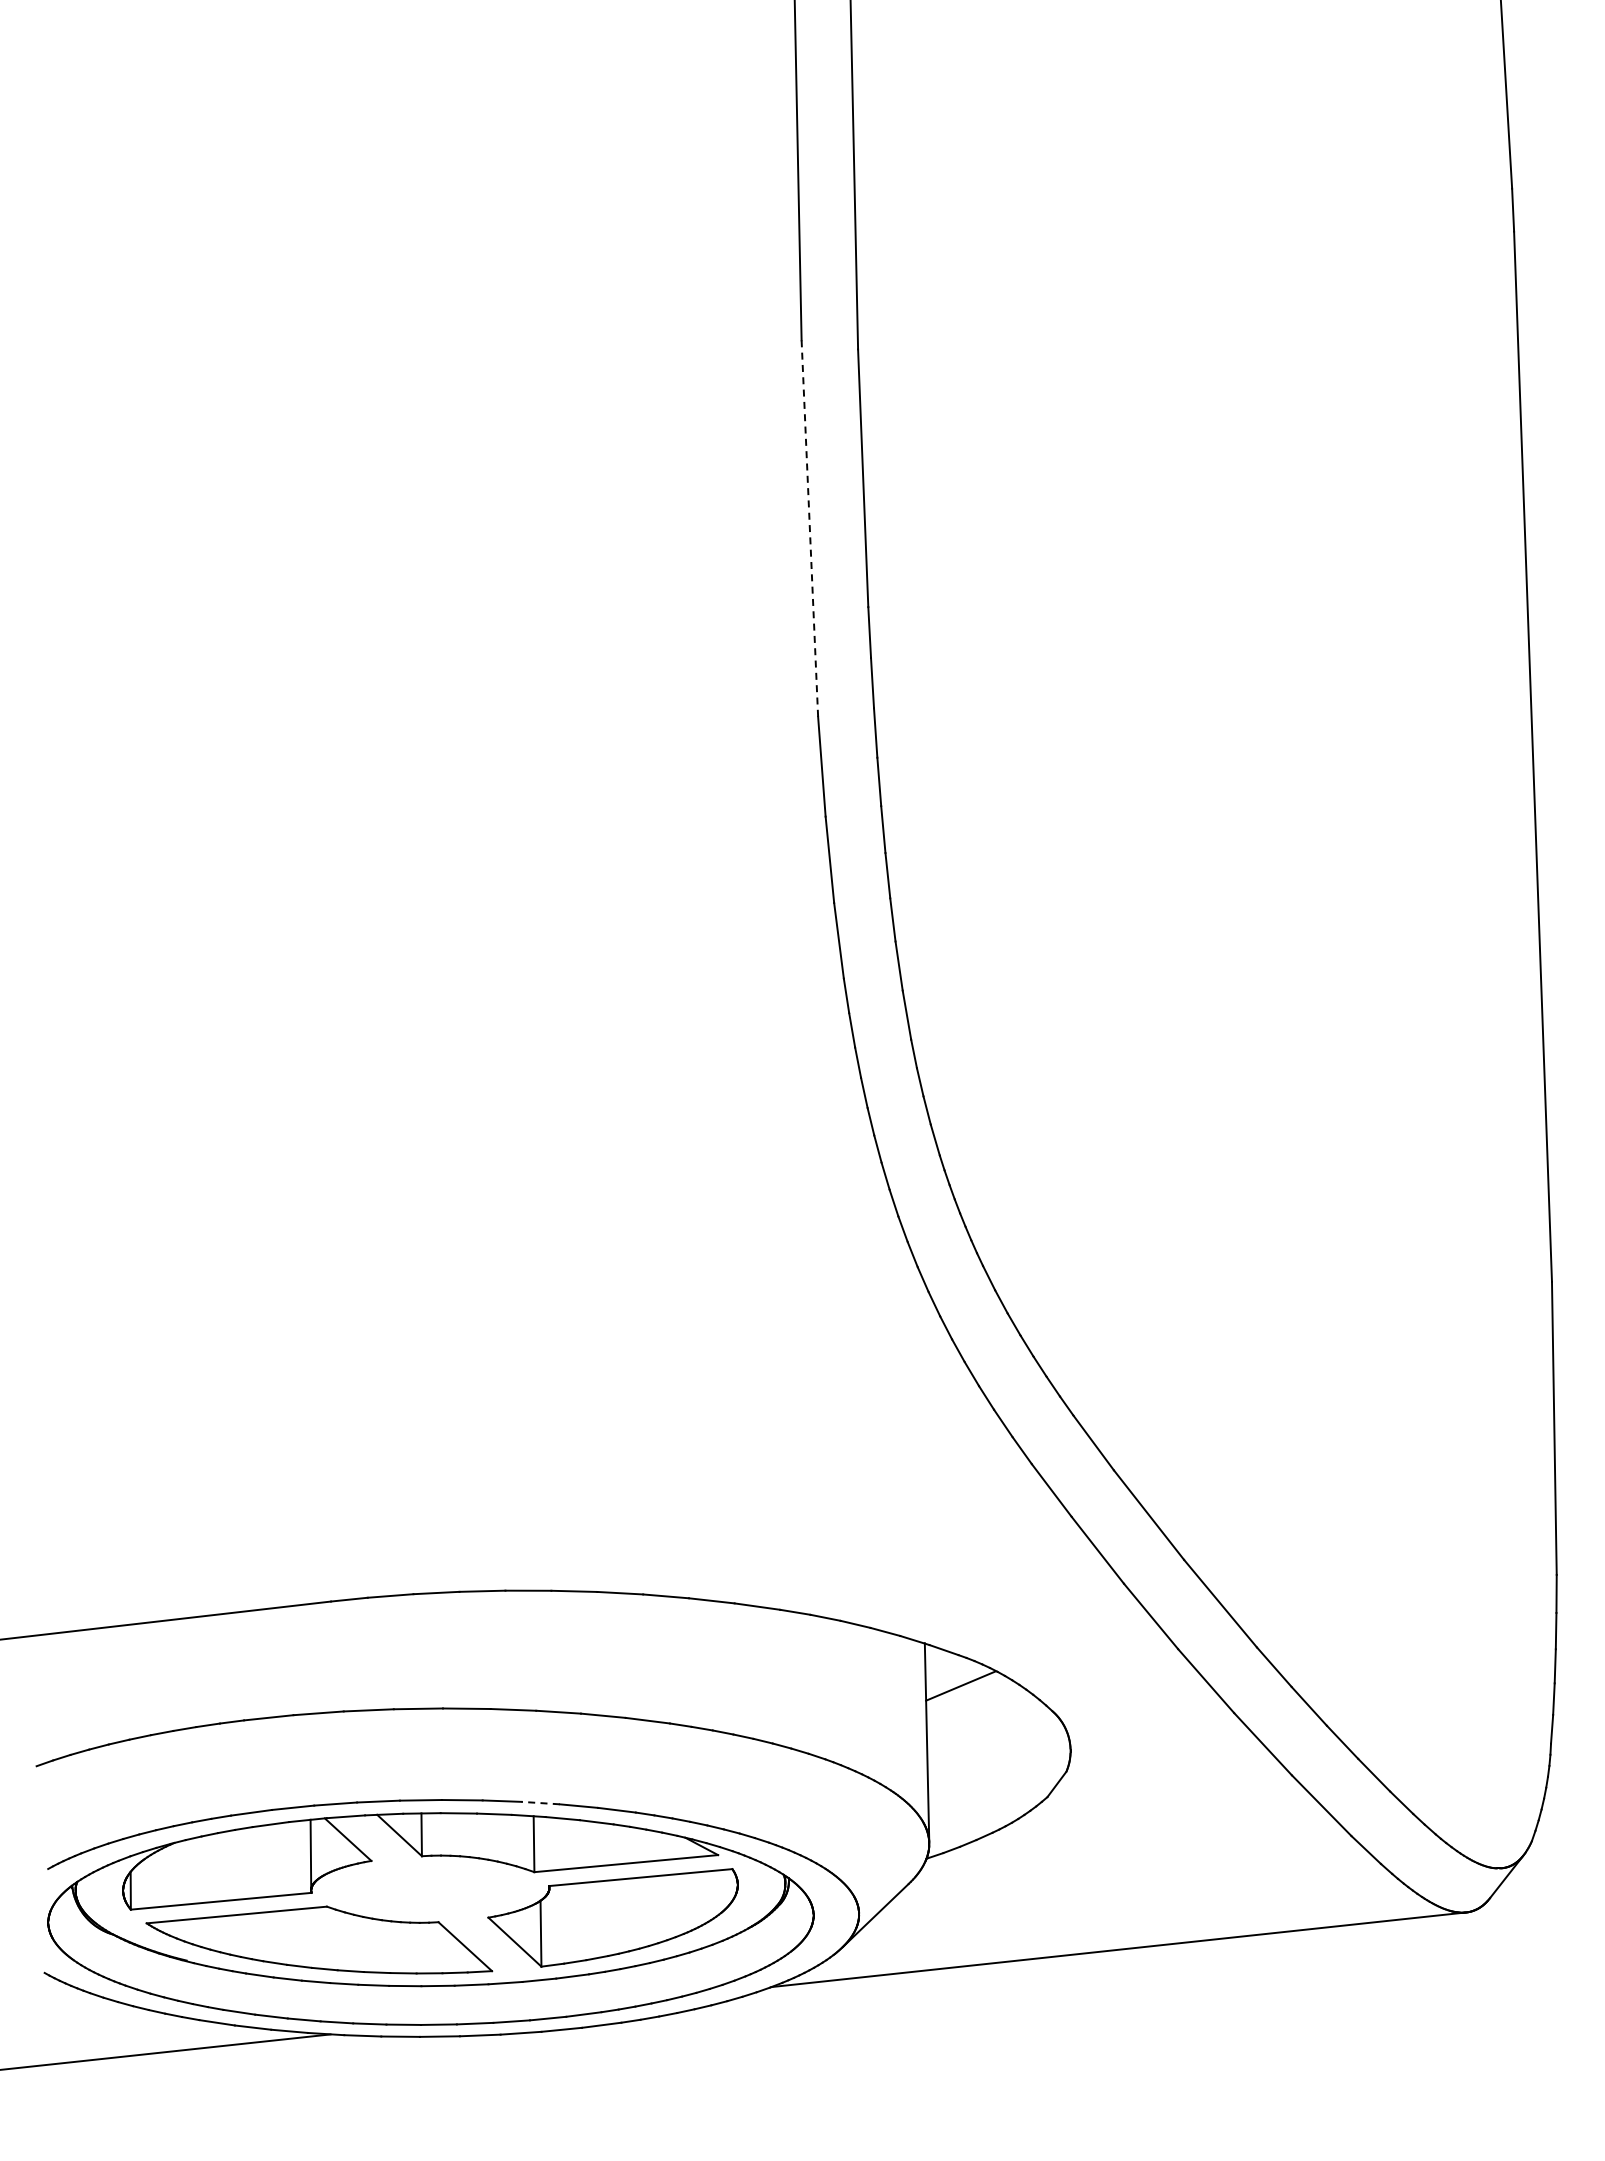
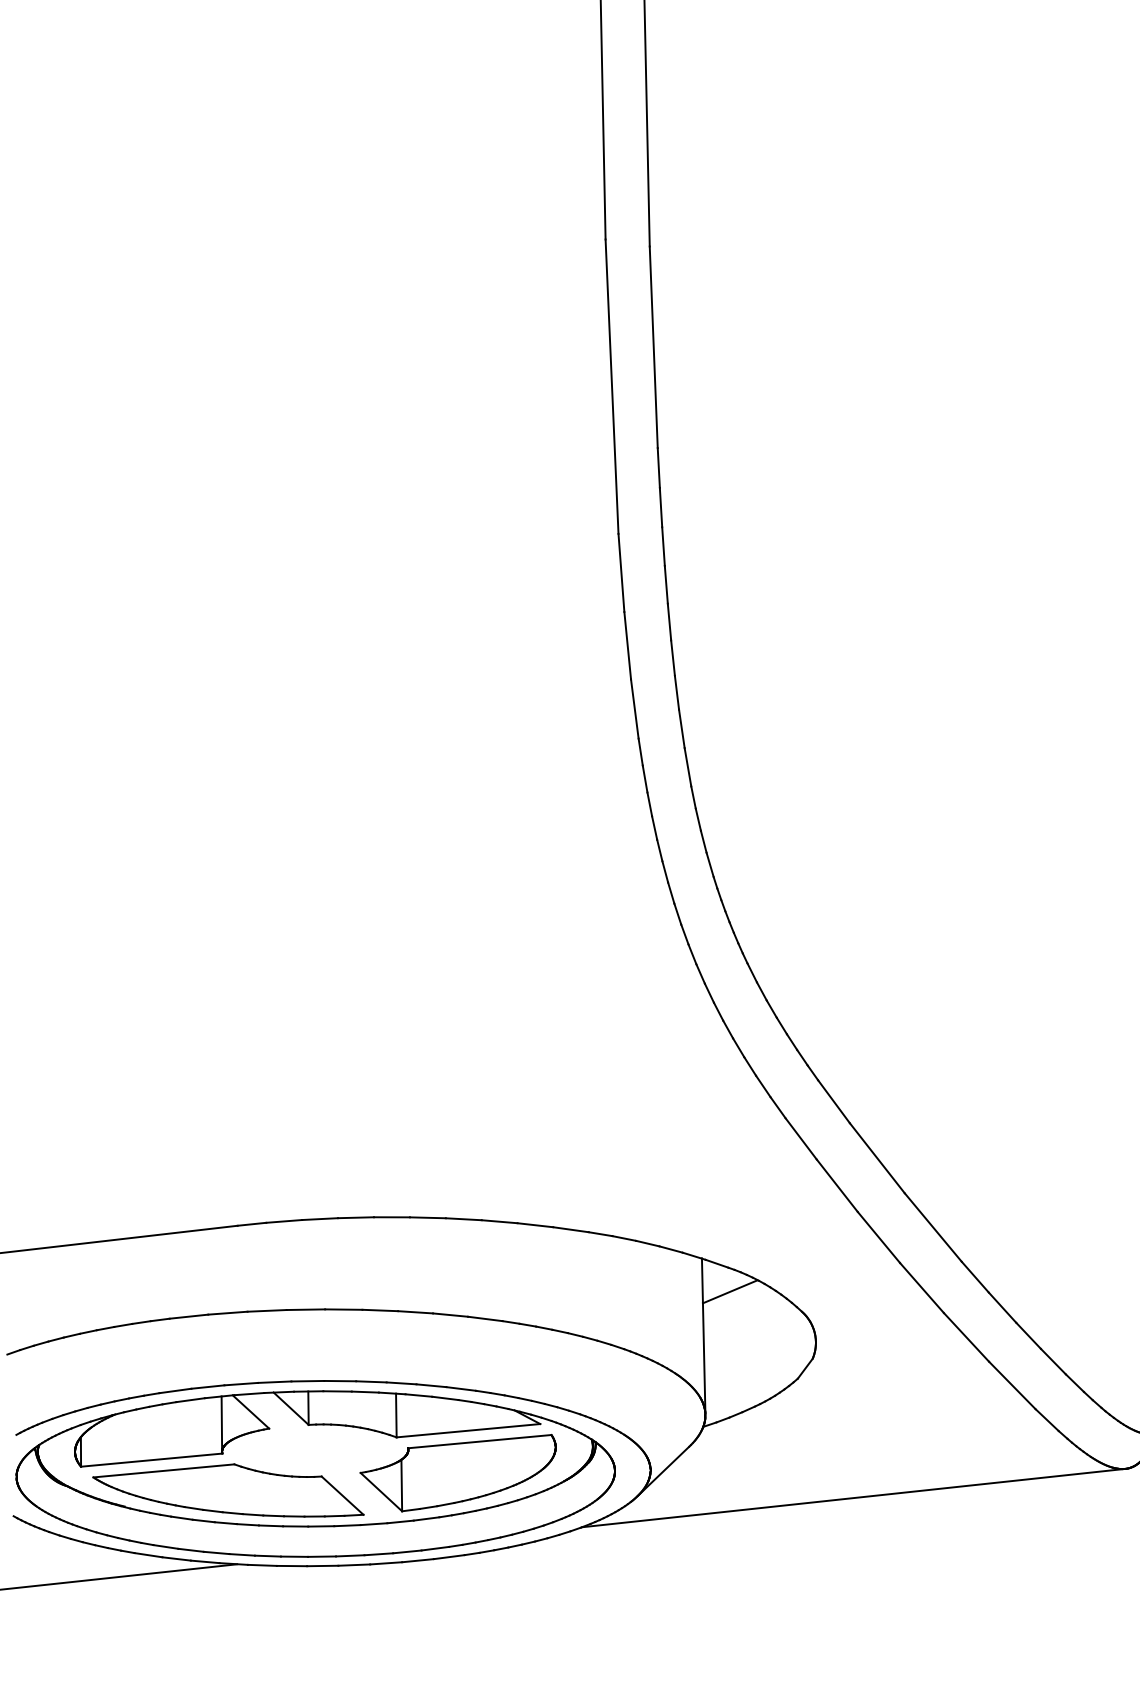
line: (809, 528) -> (611, 386), dashed -> solid
line: (540, 1803) -> (401, 1383), dashed -> solid

